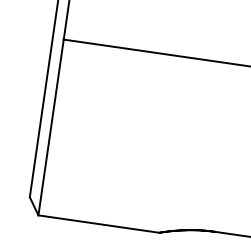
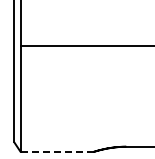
line: (99, 224) -> (57, 152), solid -> dashed

